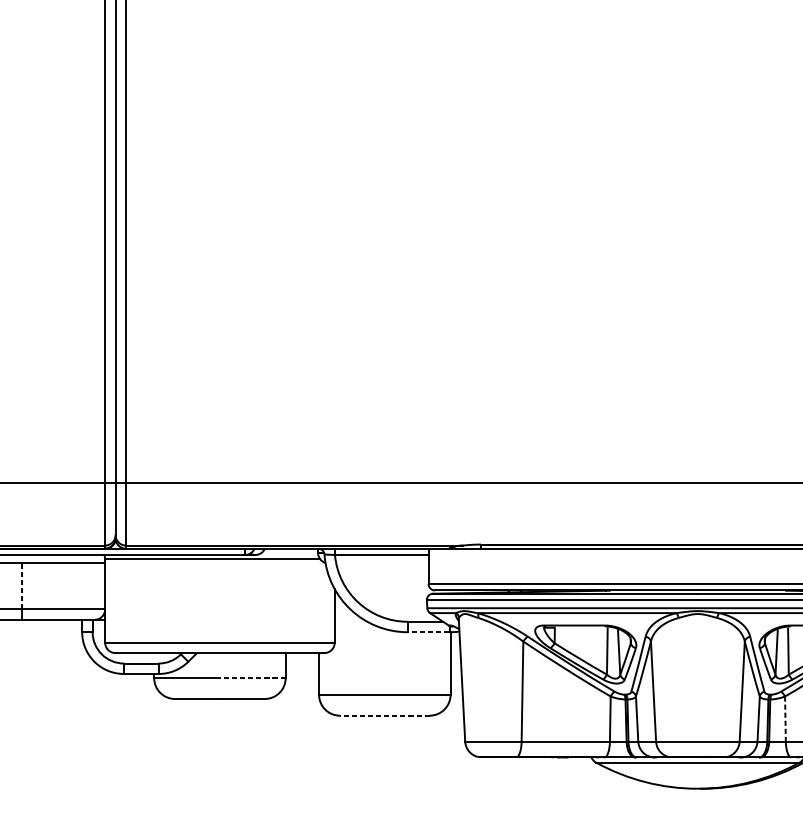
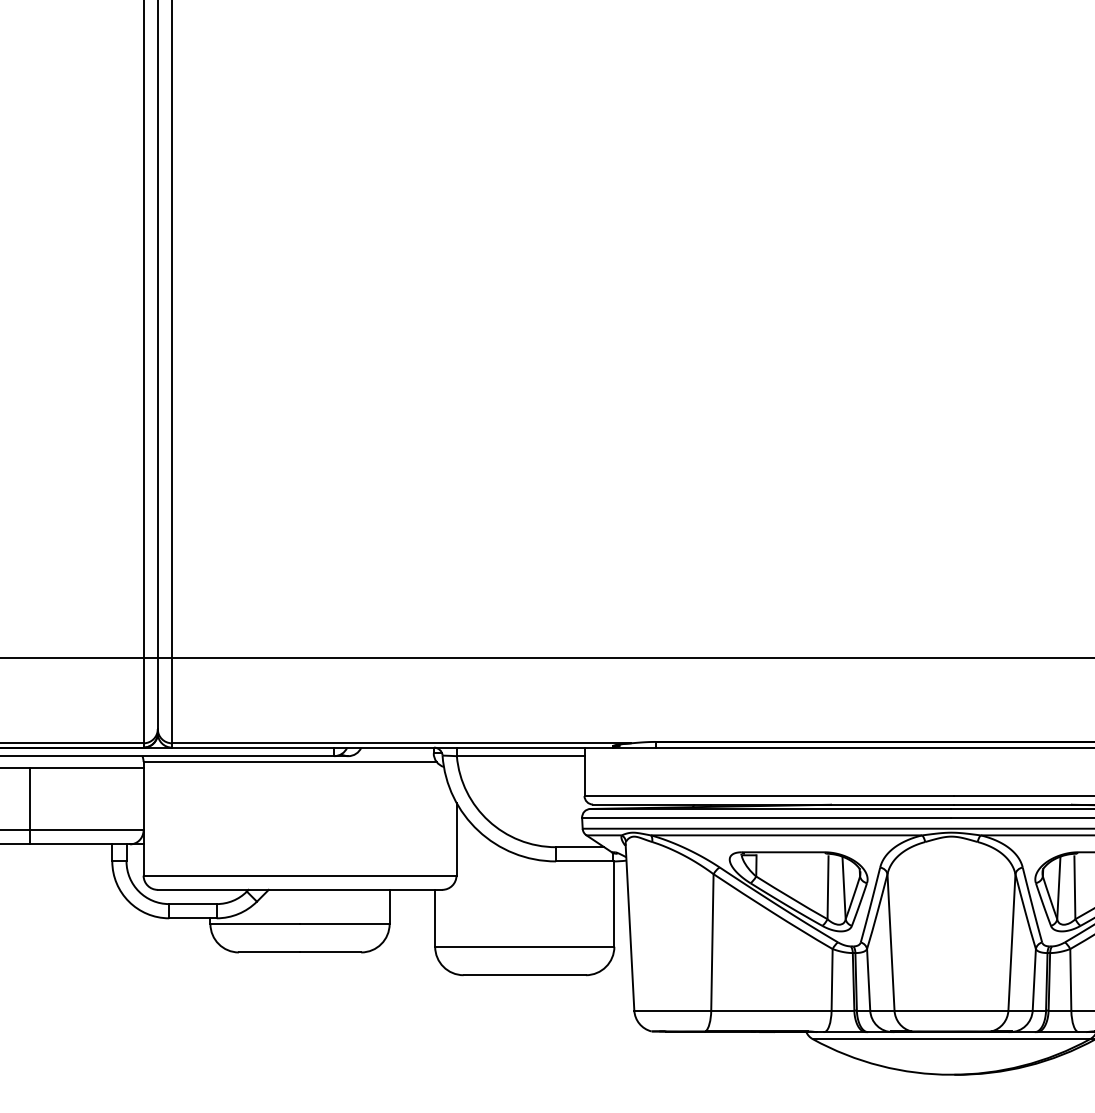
line: (22, 586) -> (30, 798), dashed -> solid
line: (428, 632) -> (584, 861), dashed -> solid
line: (252, 678) -> (344, 924), dashed -> solid
line: (384, 715) -> (524, 975), dashed -> solid
line: (785, 718) -> (1070, 979), dashed -> solid

